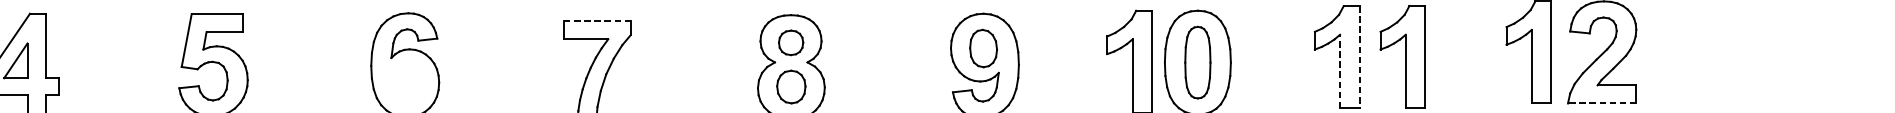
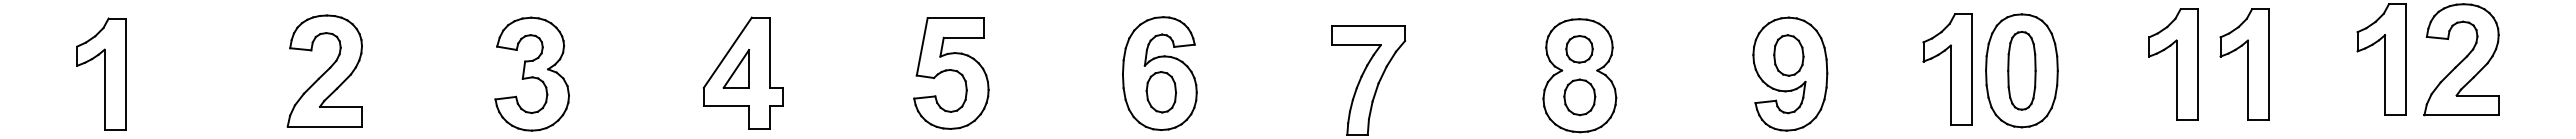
line: (597, 20) -> (1369, 25), dashed -> solid
line: (1359, 56) -> (2197, 64), dashed -> solid
line: (1340, 71) -> (2176, 80), dashed -> solid
part: (405, 82) -> (1160, 92), added
line: (1602, 103) -> (2461, 115), dashed -> solid

